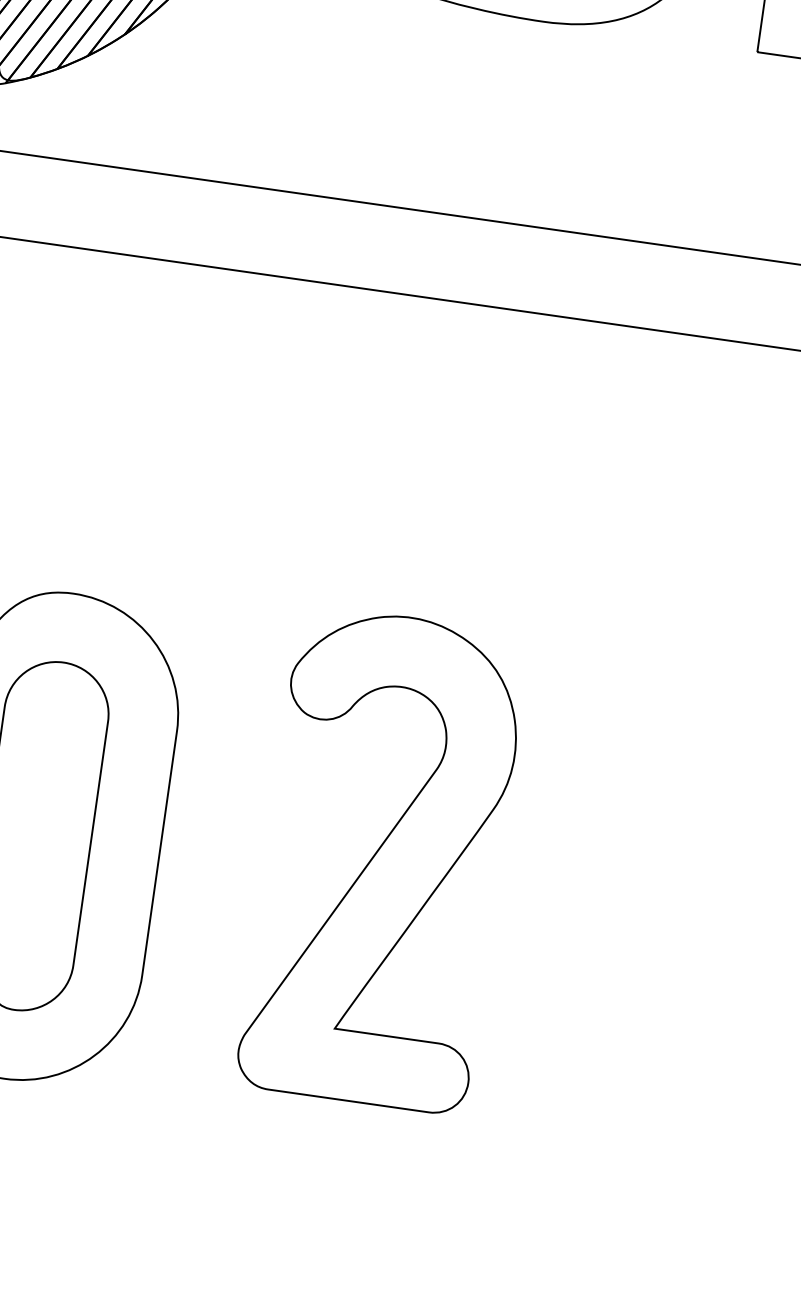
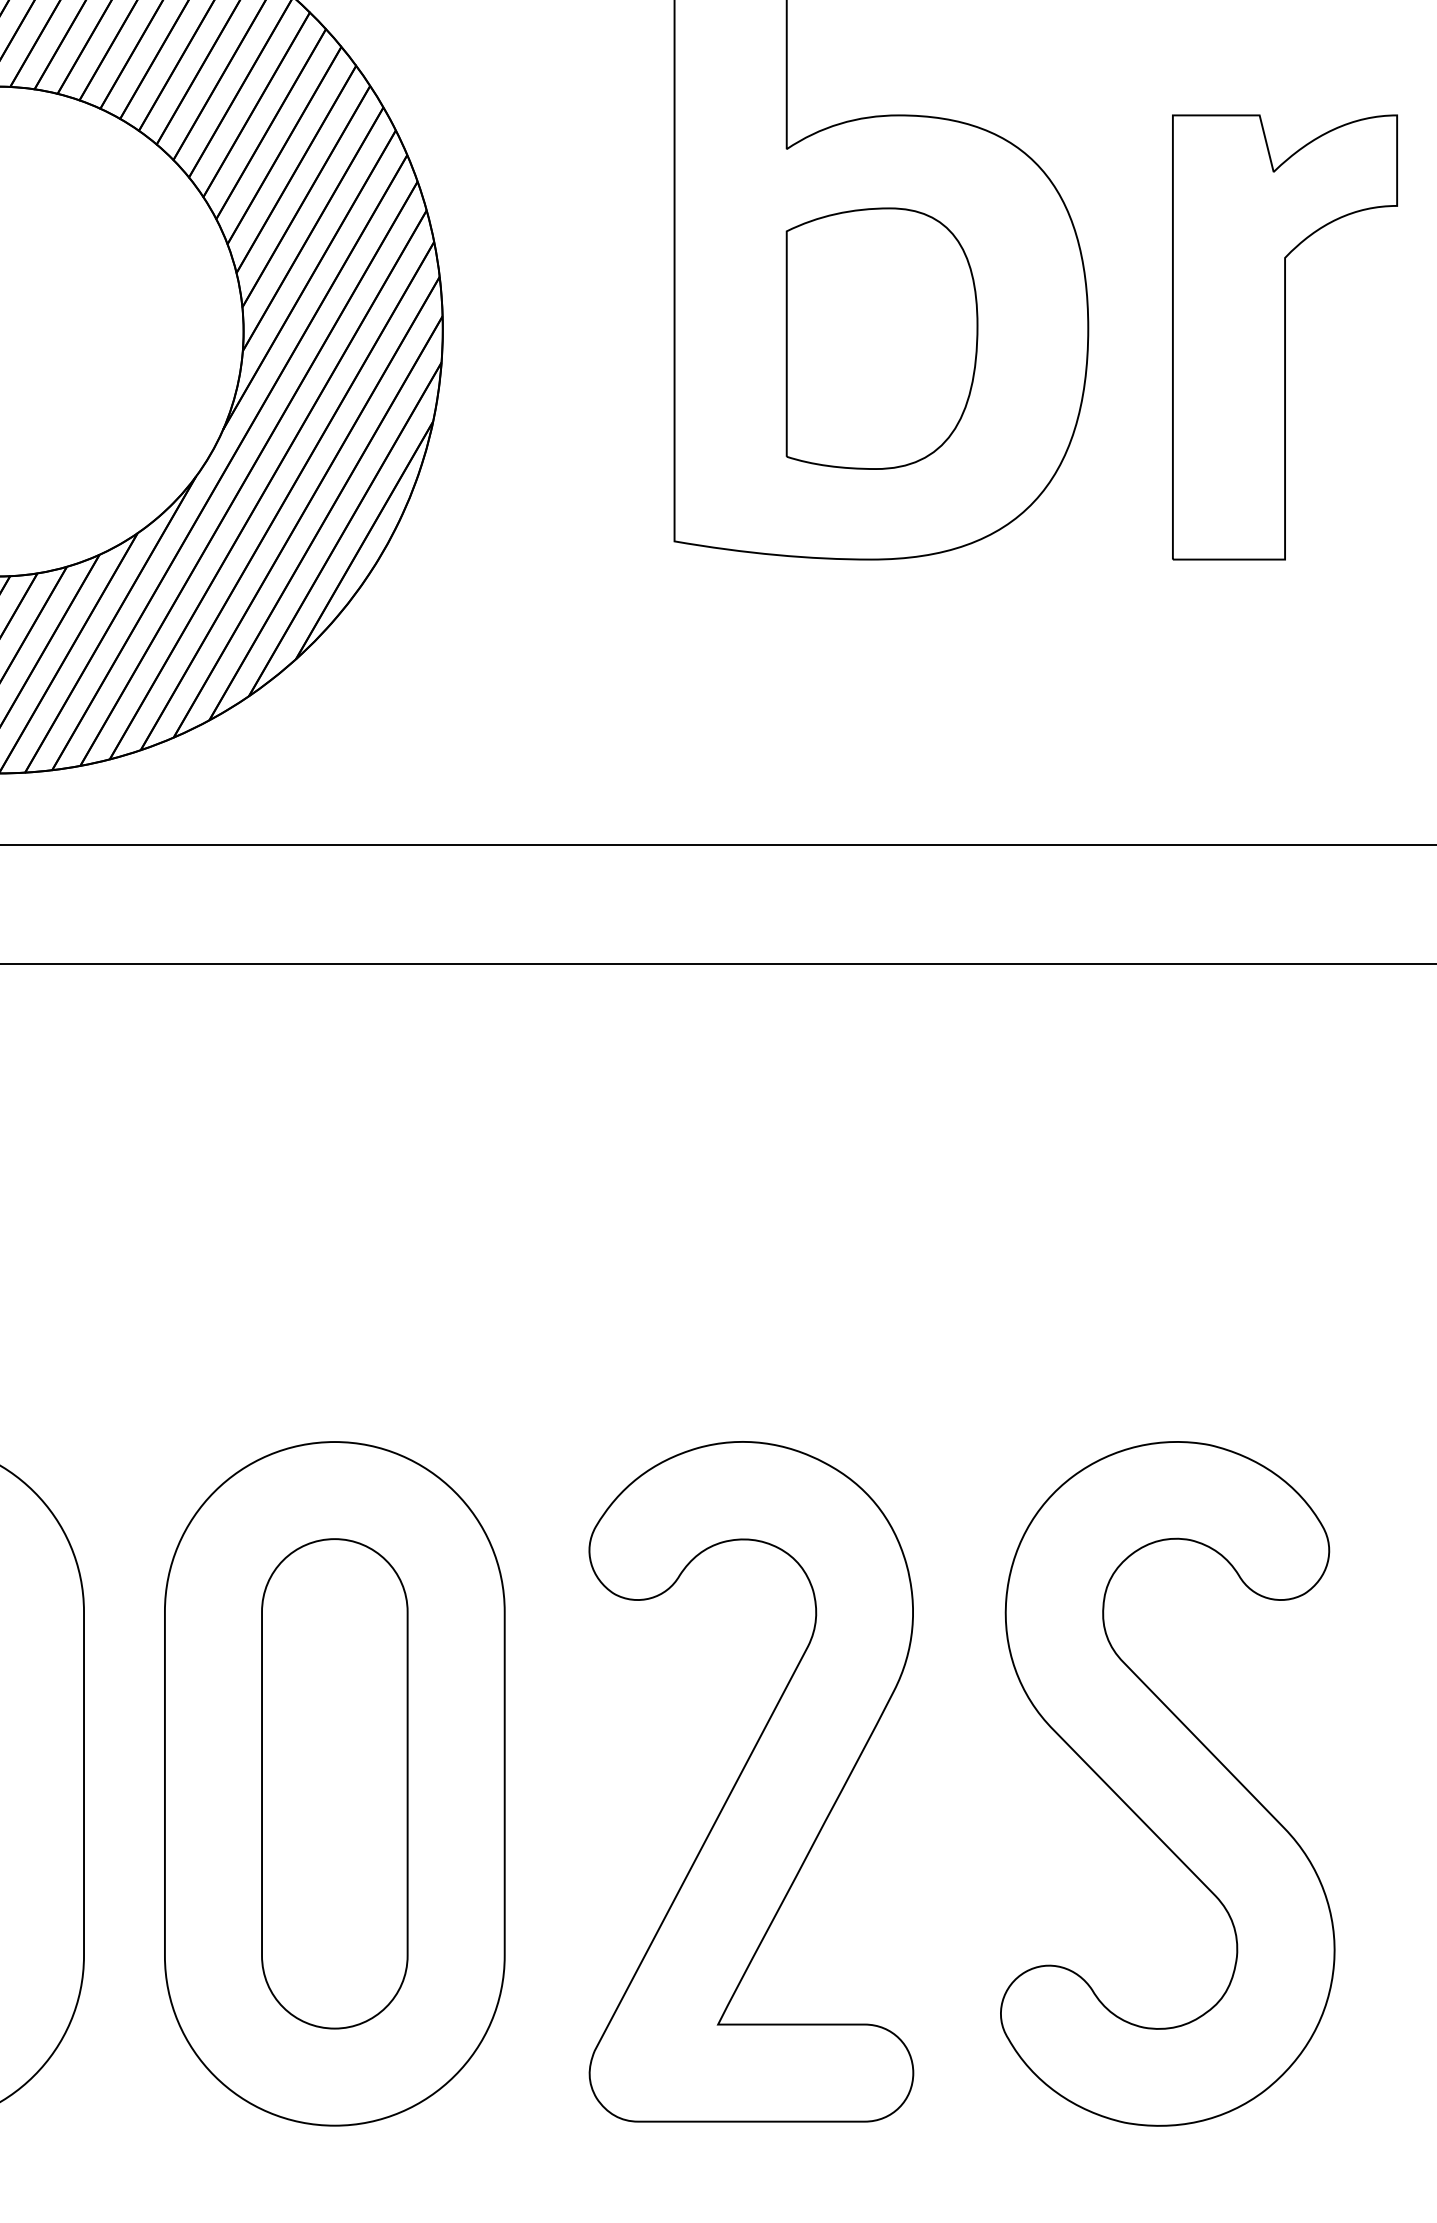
part: (382, 859) -> (751, 1781), moved
part: (629, 920) -> (1167, 1783), added

